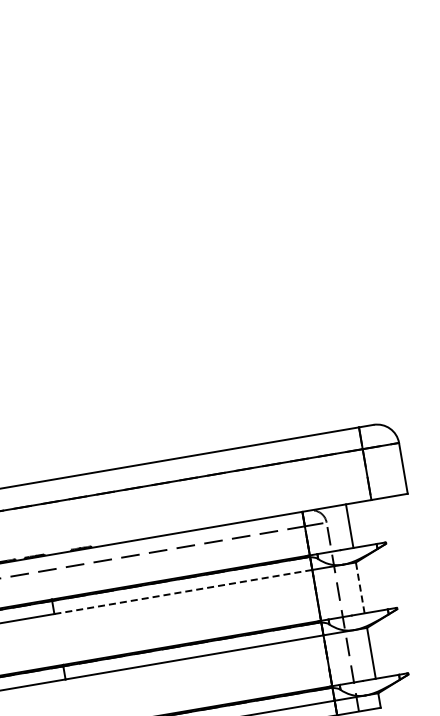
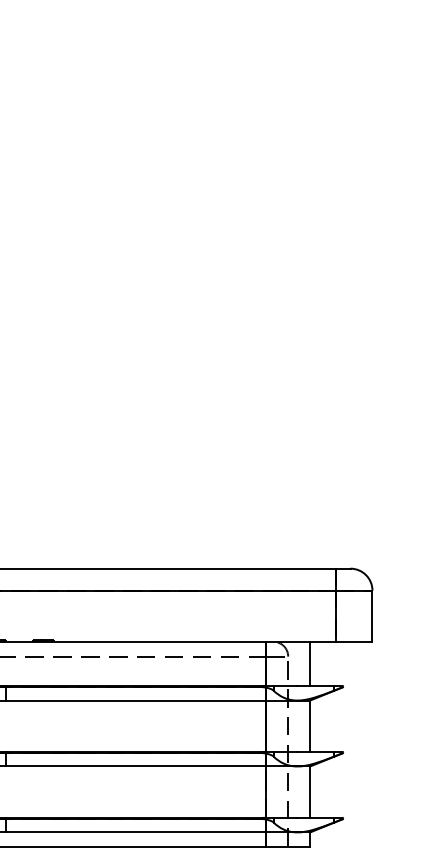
line: (360, 588) -> (310, 726), dashed -> solid
line: (183, 591) -> (136, 700), dashed -> solid

